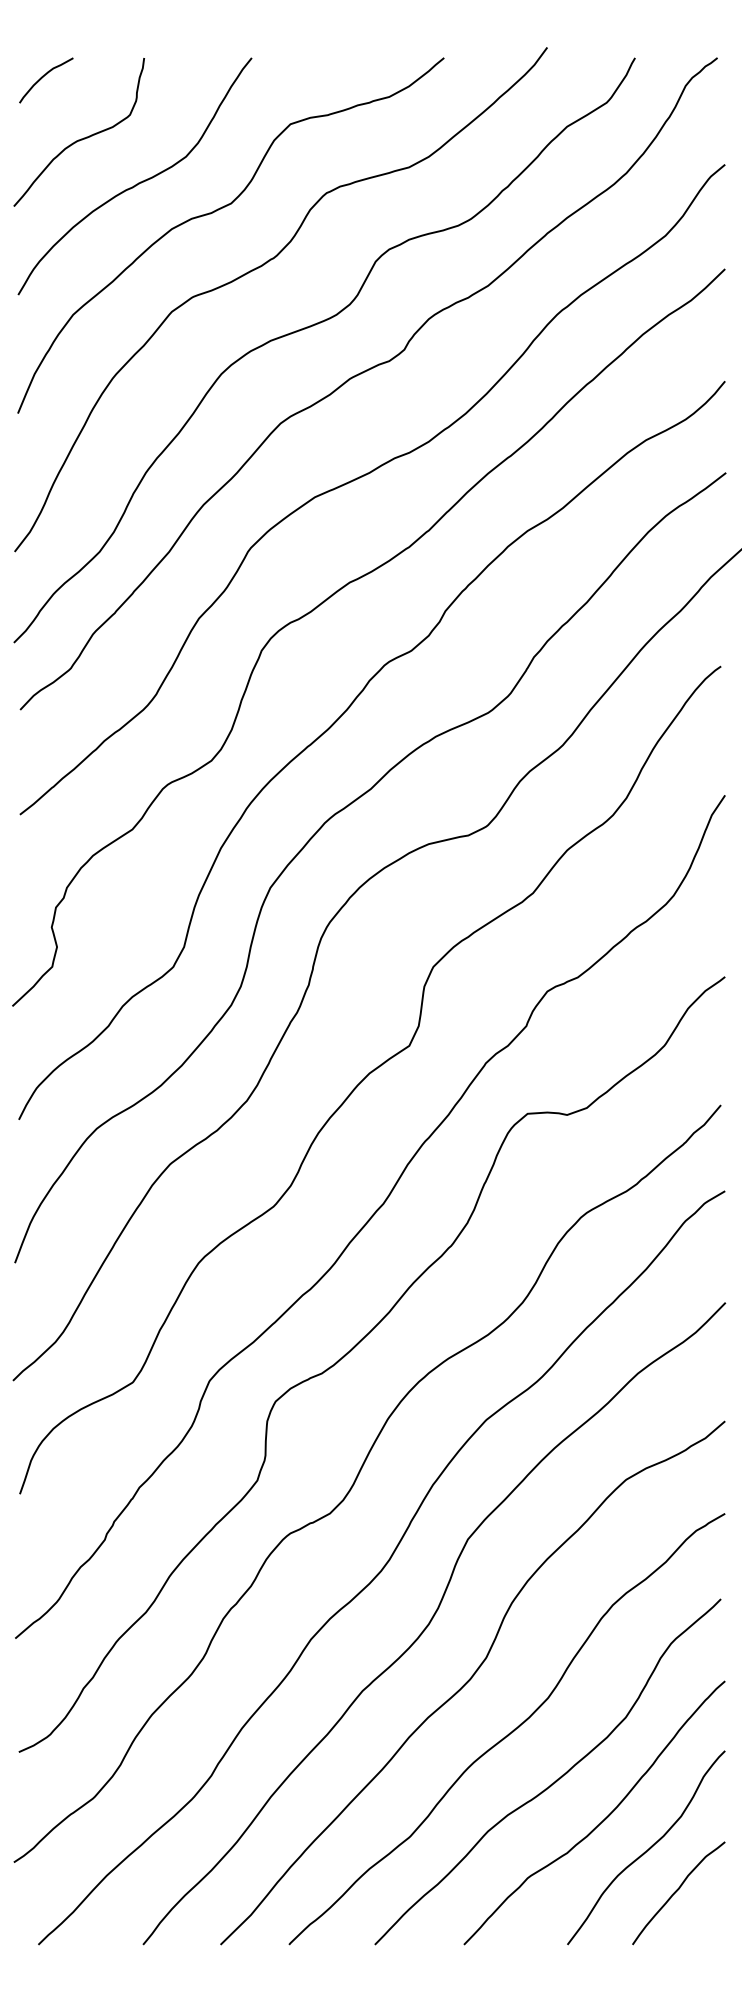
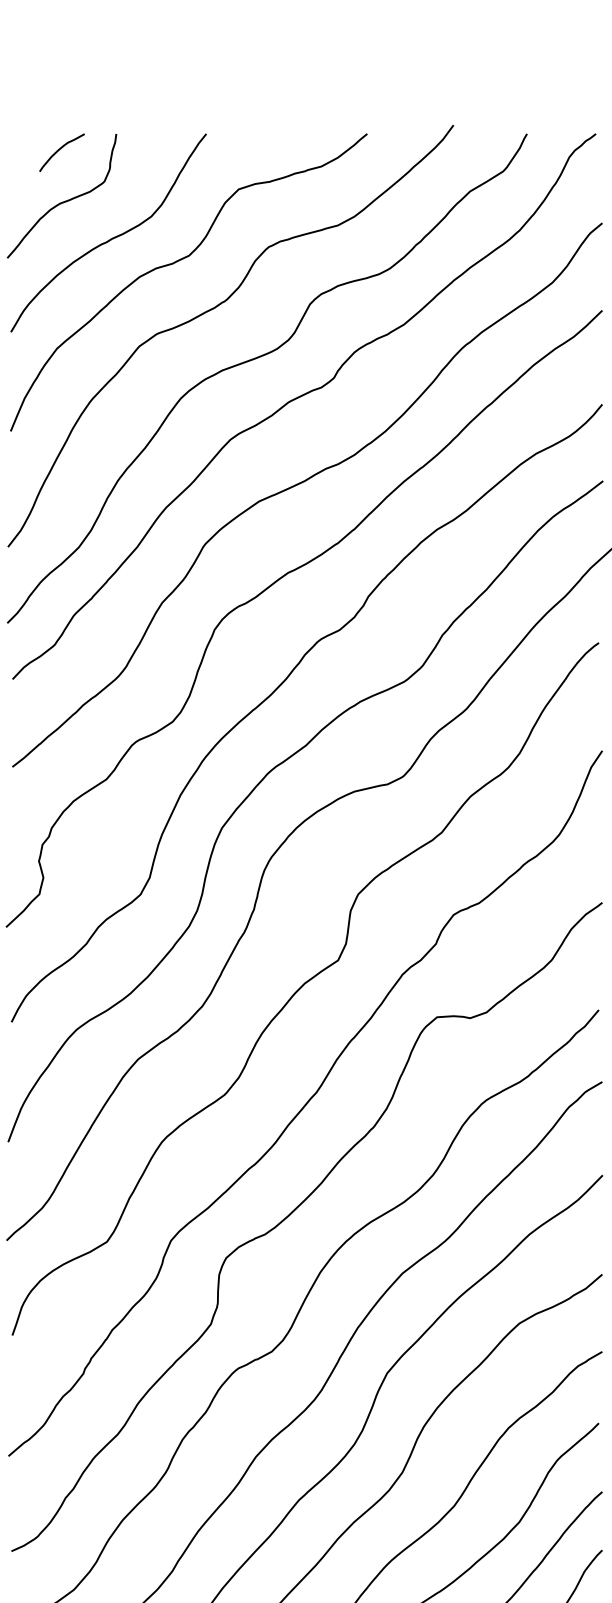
curve: (43, 77) -> (59, 150), moved

